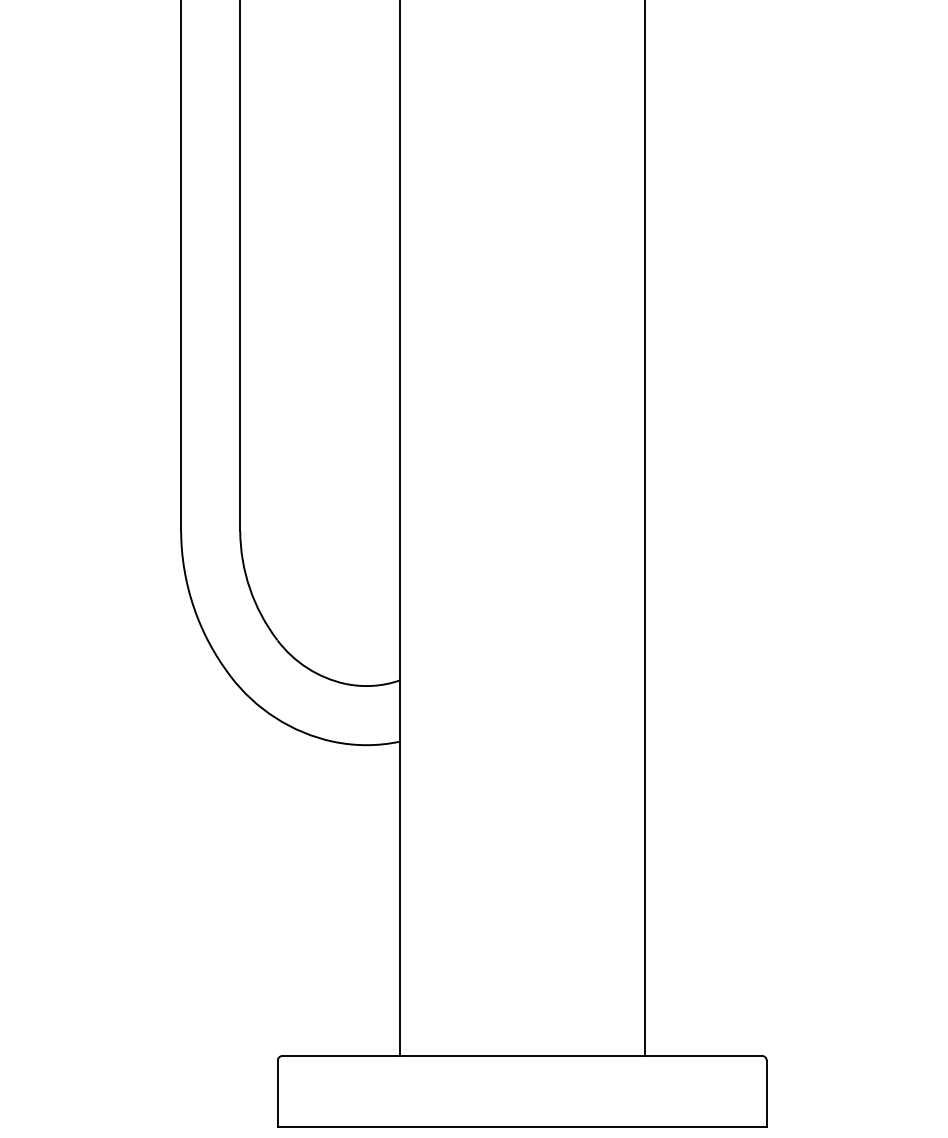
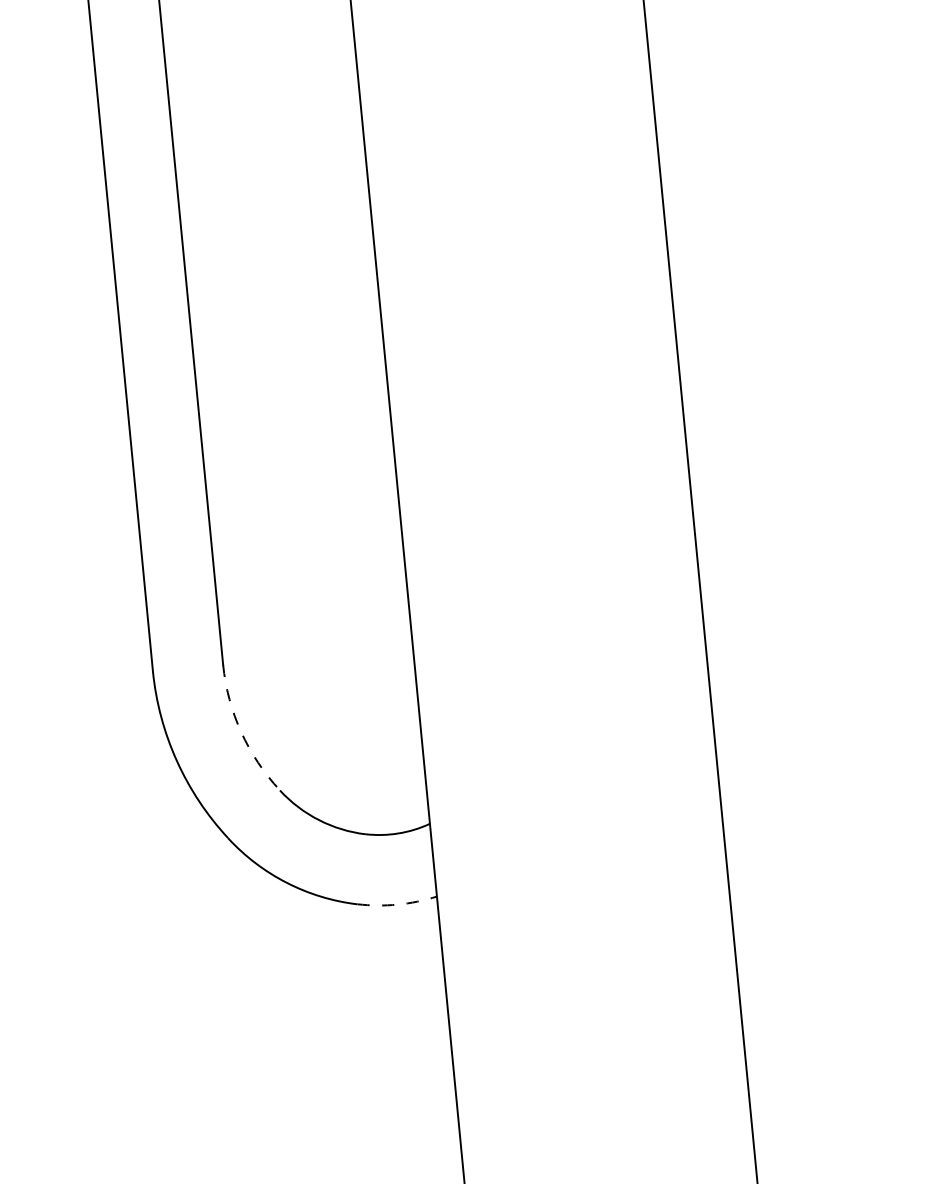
arc: (249, 588) -> (240, 731), solid -> dashed
arc: (366, 745) -> (397, 905), solid -> dashed

